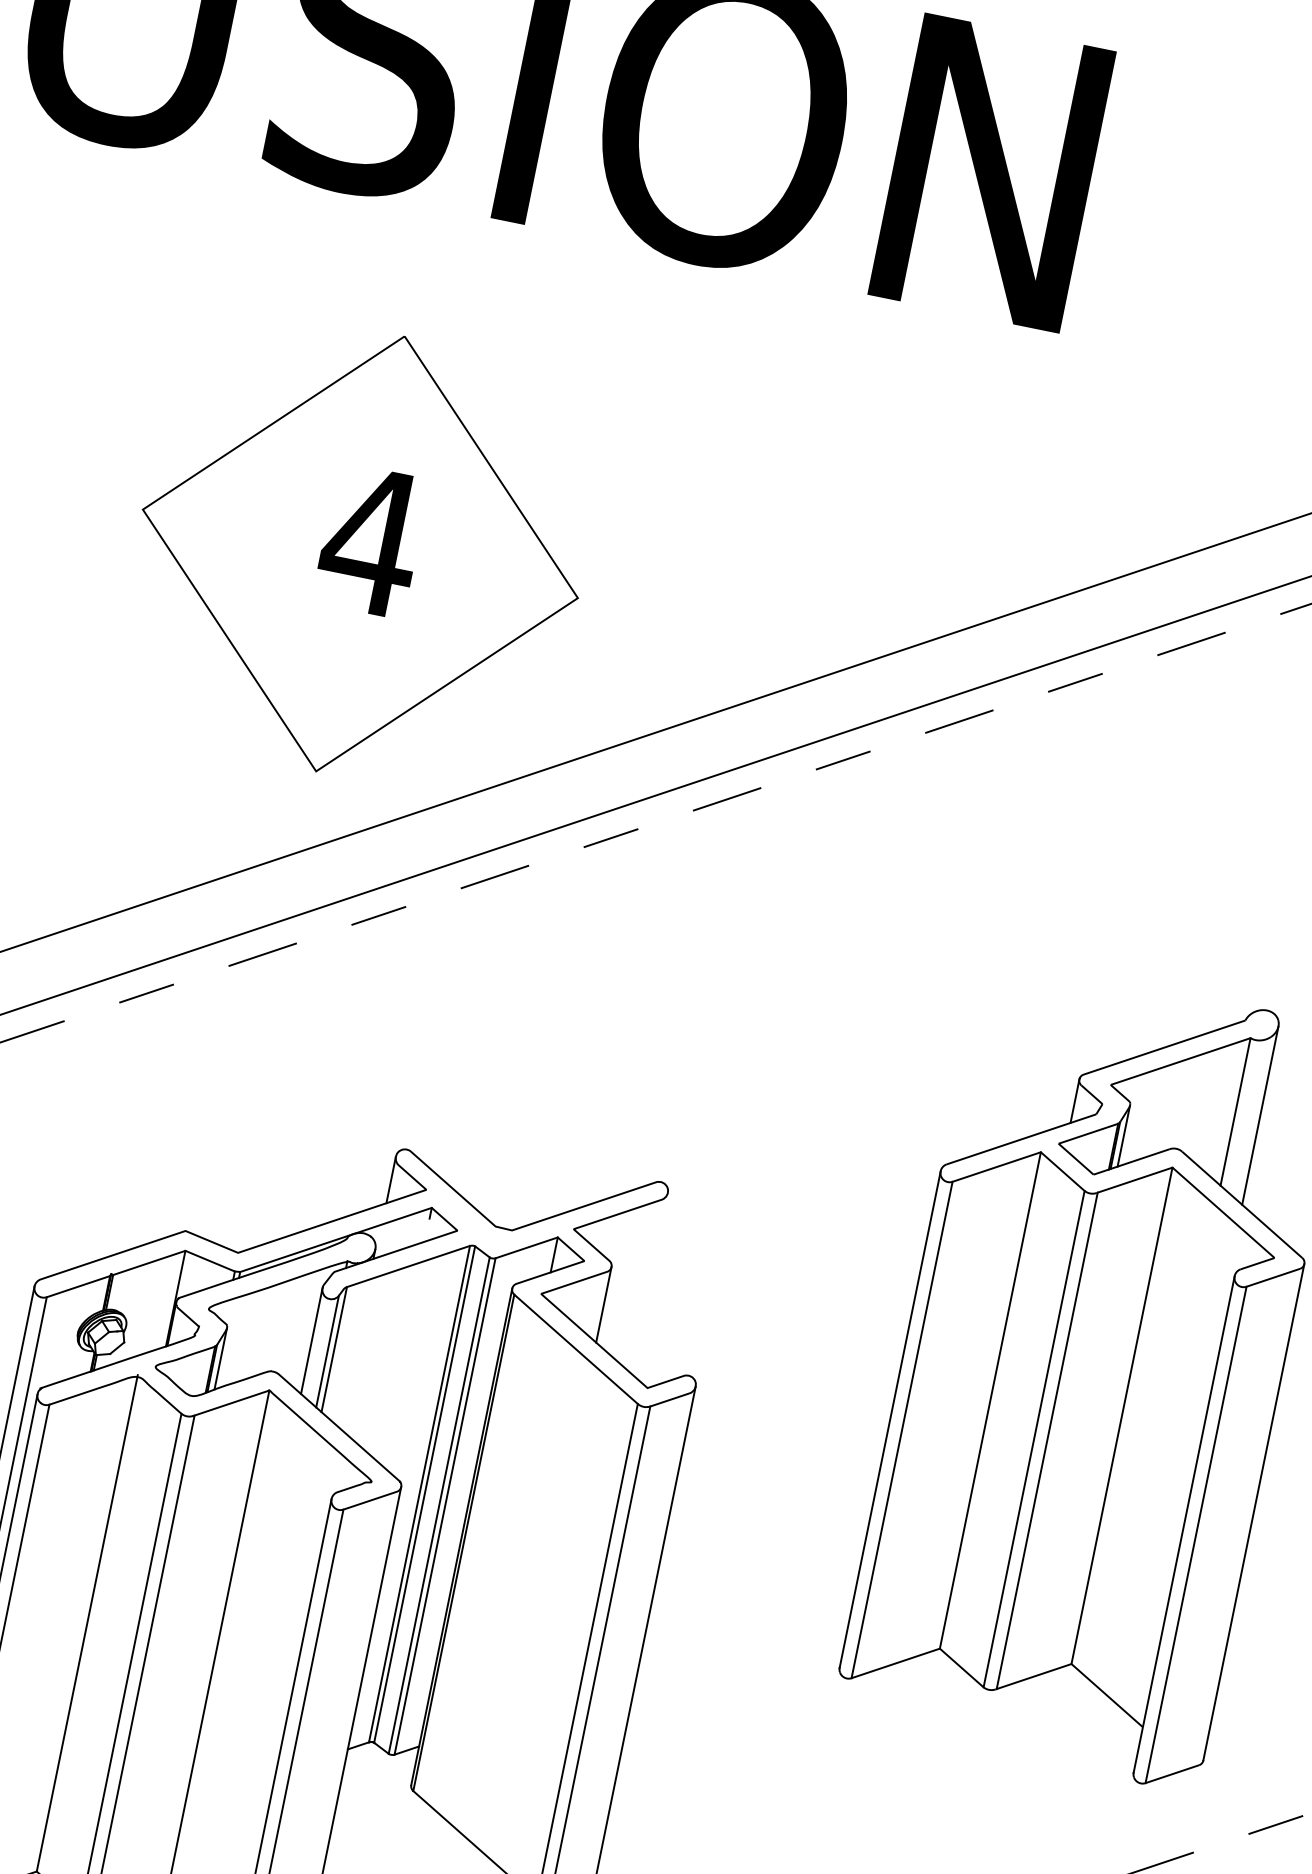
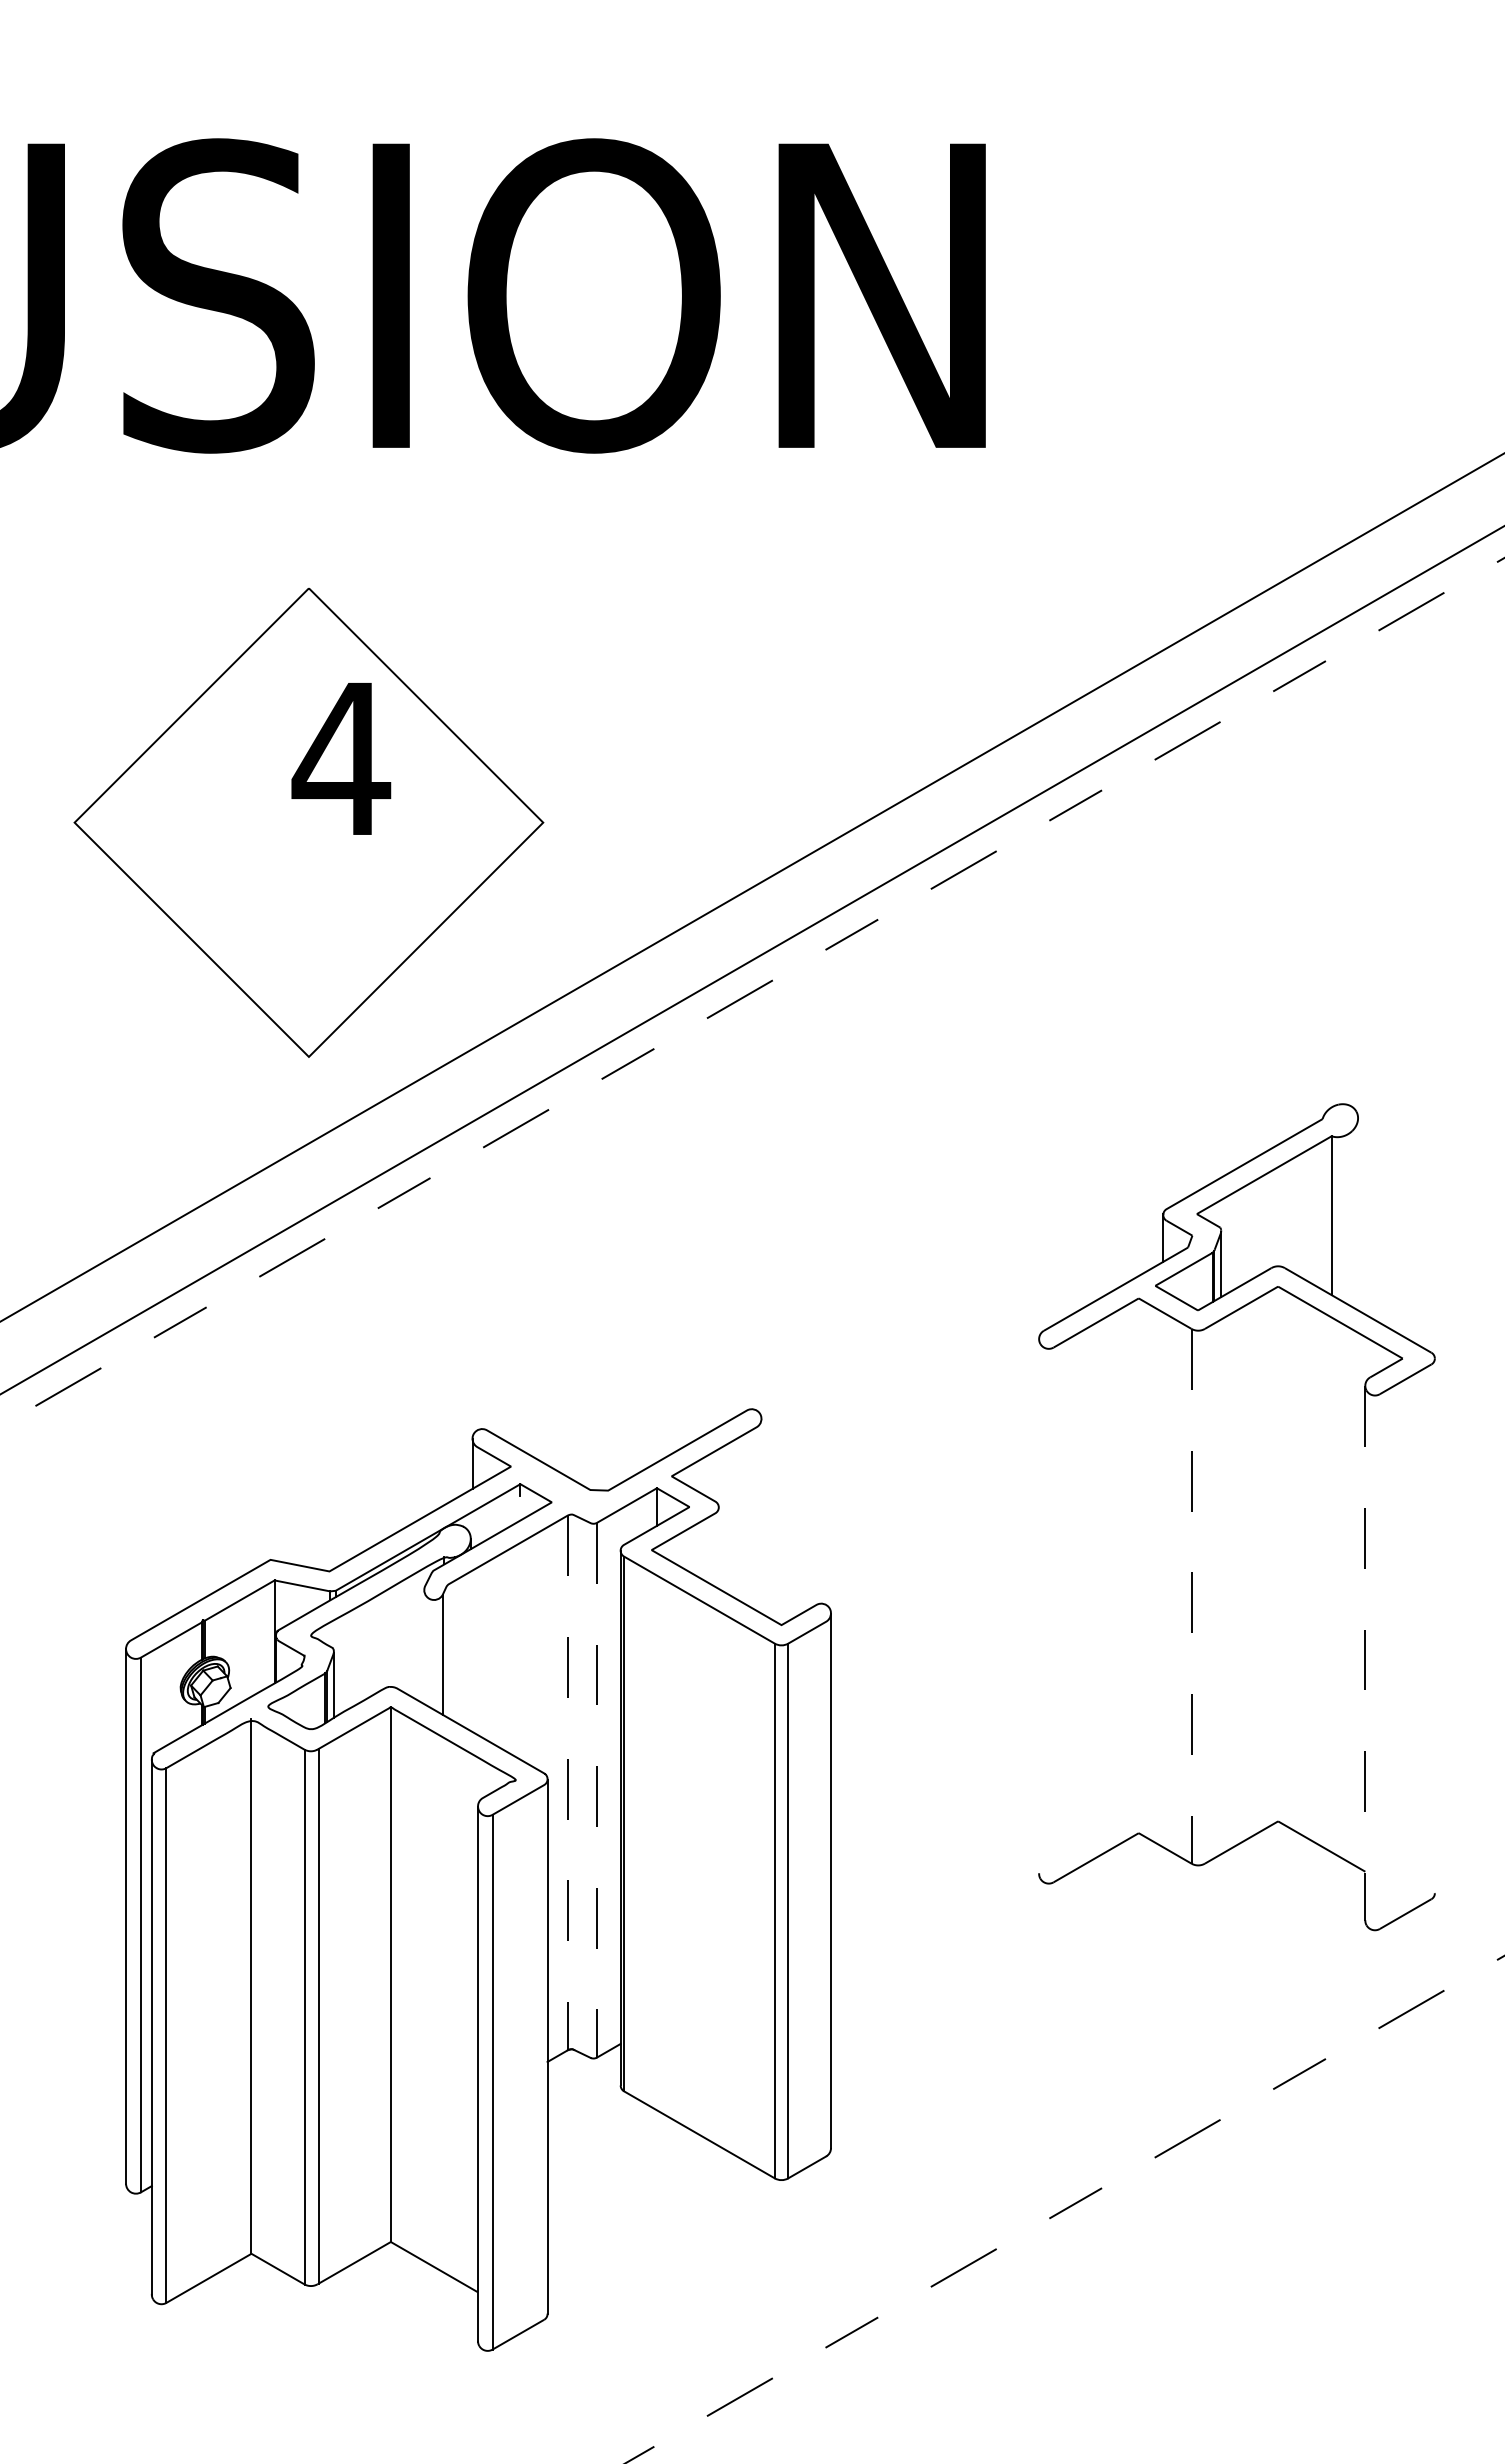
text: (371, 540) -> (341, 758), moved
line: (1260, 1115) -> (1358, 1214), removed
line: (603, 1304) -> (718, 1547), removed
line: (312, 1340) -> (424, 1646), removed
line: (334, 1348) -> (449, 1650), removed
line: (990, 1400) -> (1138, 1565), removed
line: (1122, 1415) -> (1278, 1553), removed
line: (890, 1419) -> (1039, 1606), removed
line: (902, 1429) -> (1053, 1614), removed
line: (1034, 1440) -> (1192, 1597), solid -> dashed
line: (1047, 1440) -> (1206, 1595), removed
line: (424, 1493) -> (573, 1781), removed
line: (418, 1494) -> (567, 1783), solid -> dashed
line: (438, 1505) -> (590, 1790), removed
line: (445, 1506) -> (597, 1790), solid -> dashed
line: (1253, 1512) -> (1434, 1626), removed
line: (1184, 1525) -> (1365, 1654), solid -> dashed
line: (1195, 1534) -> (1379, 1661), removed

